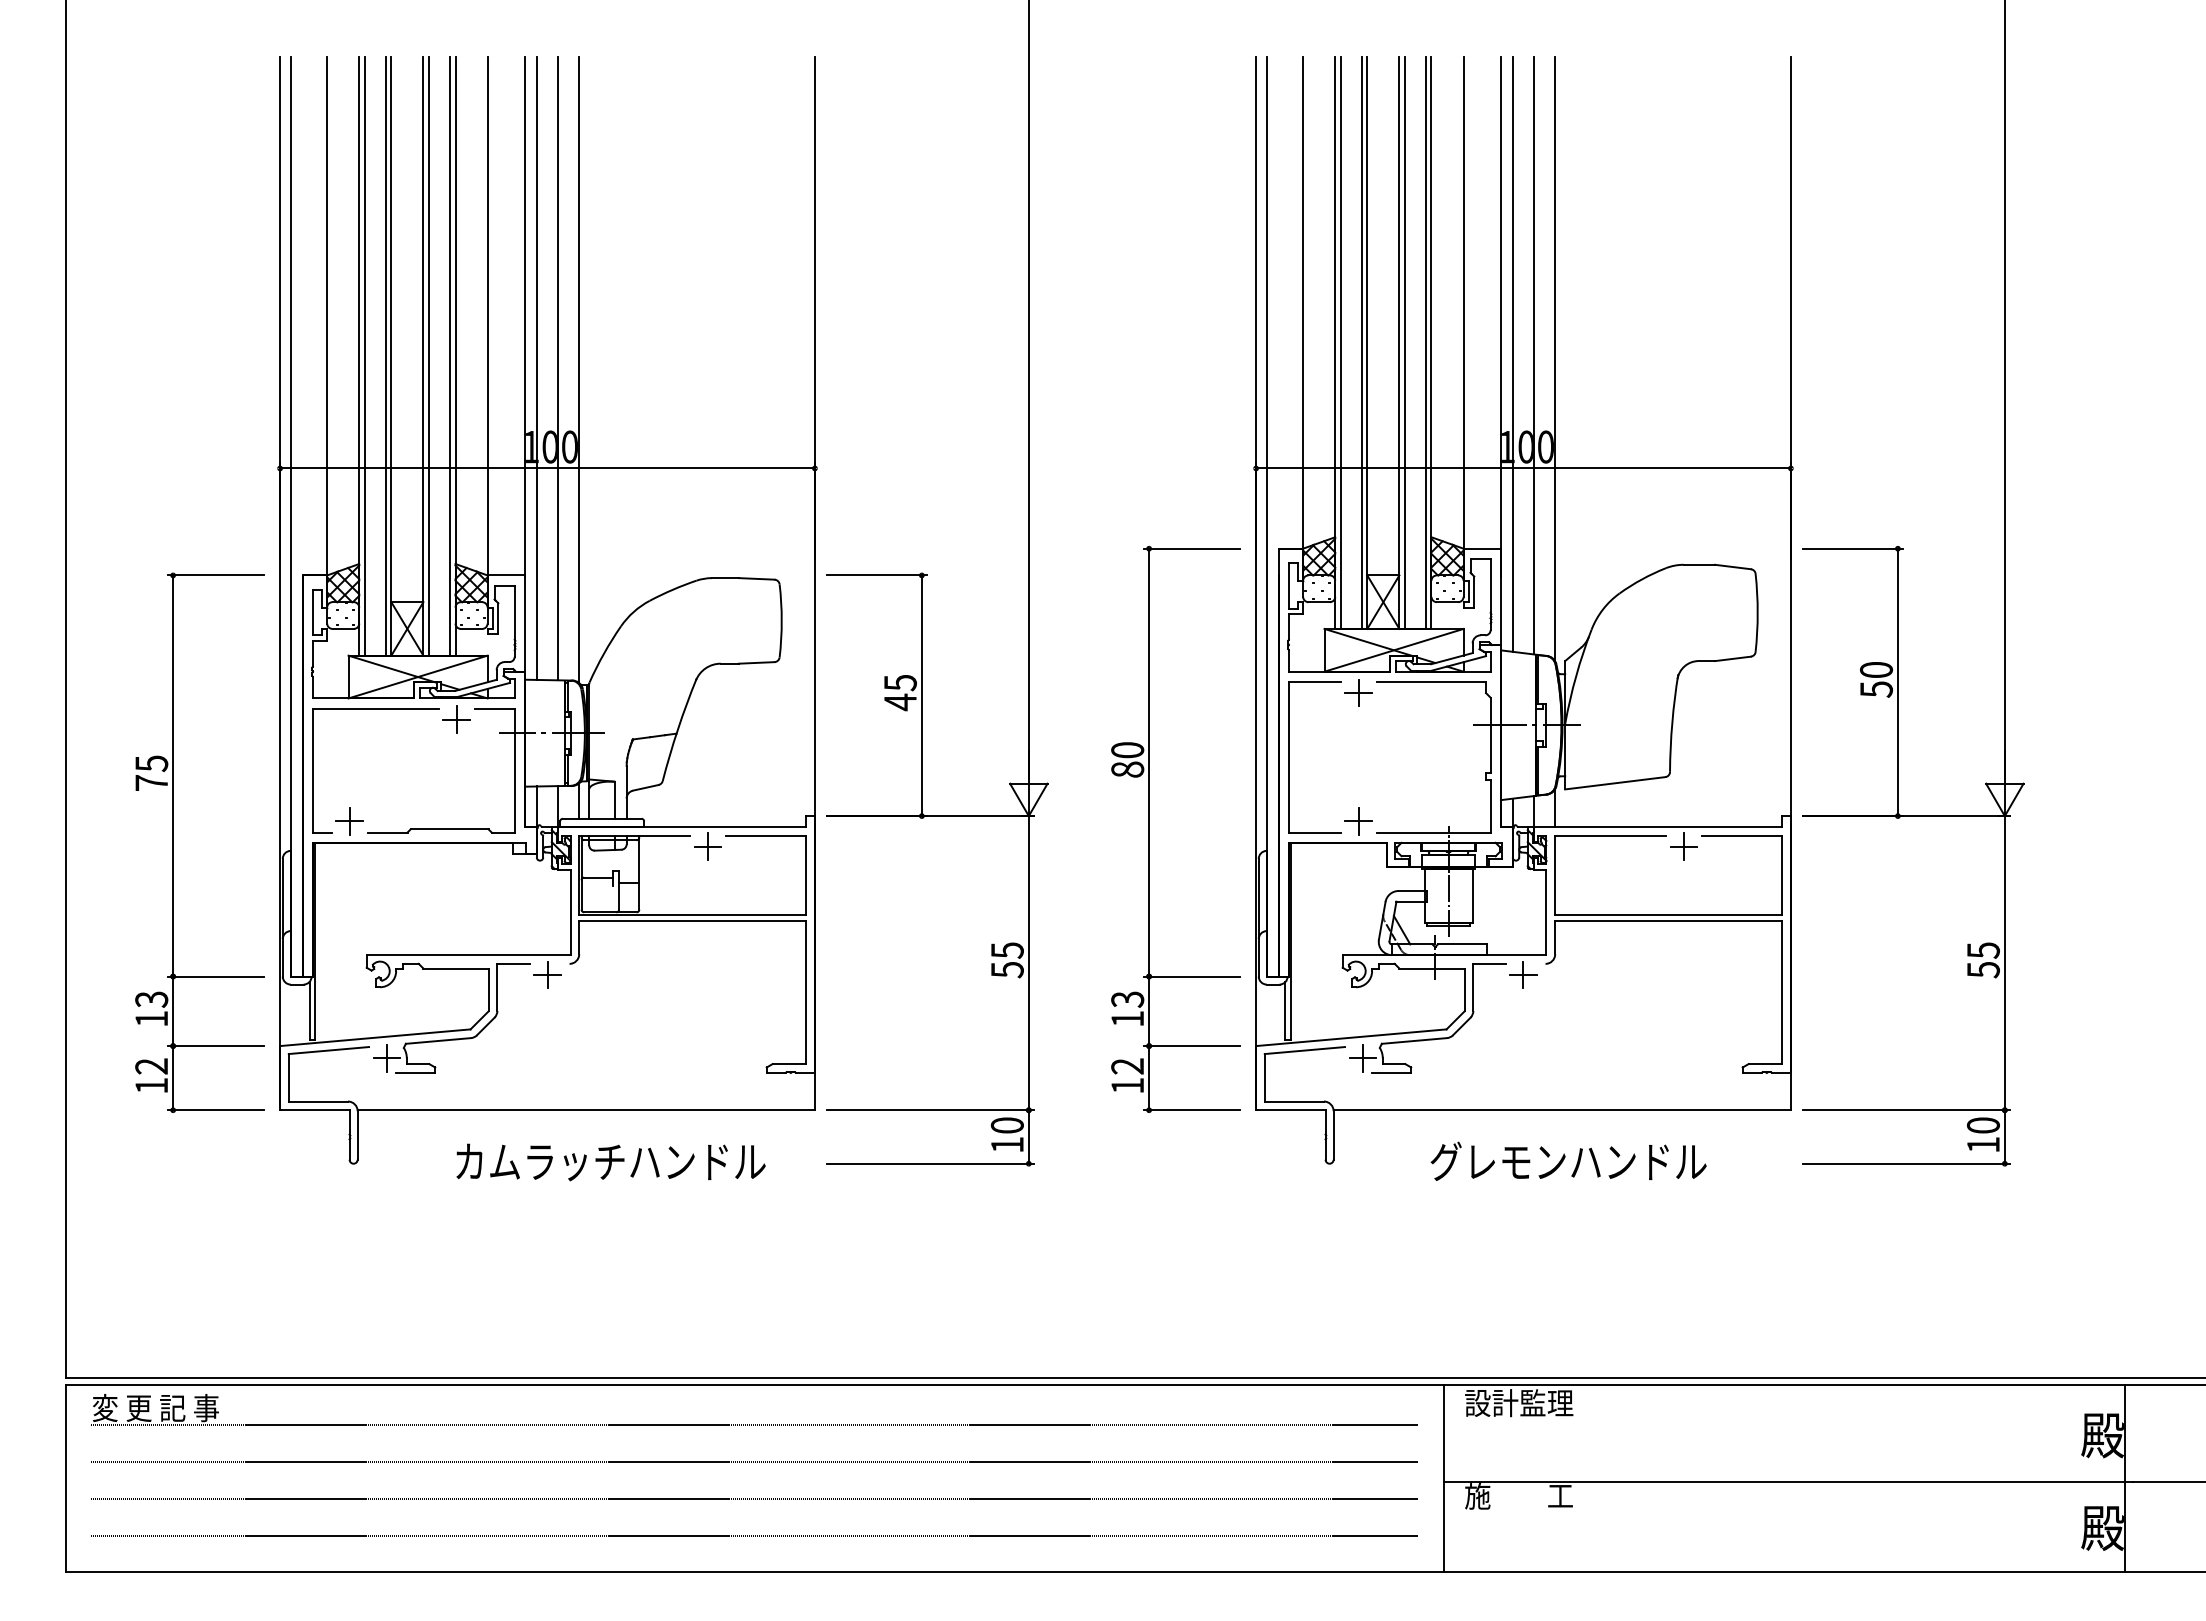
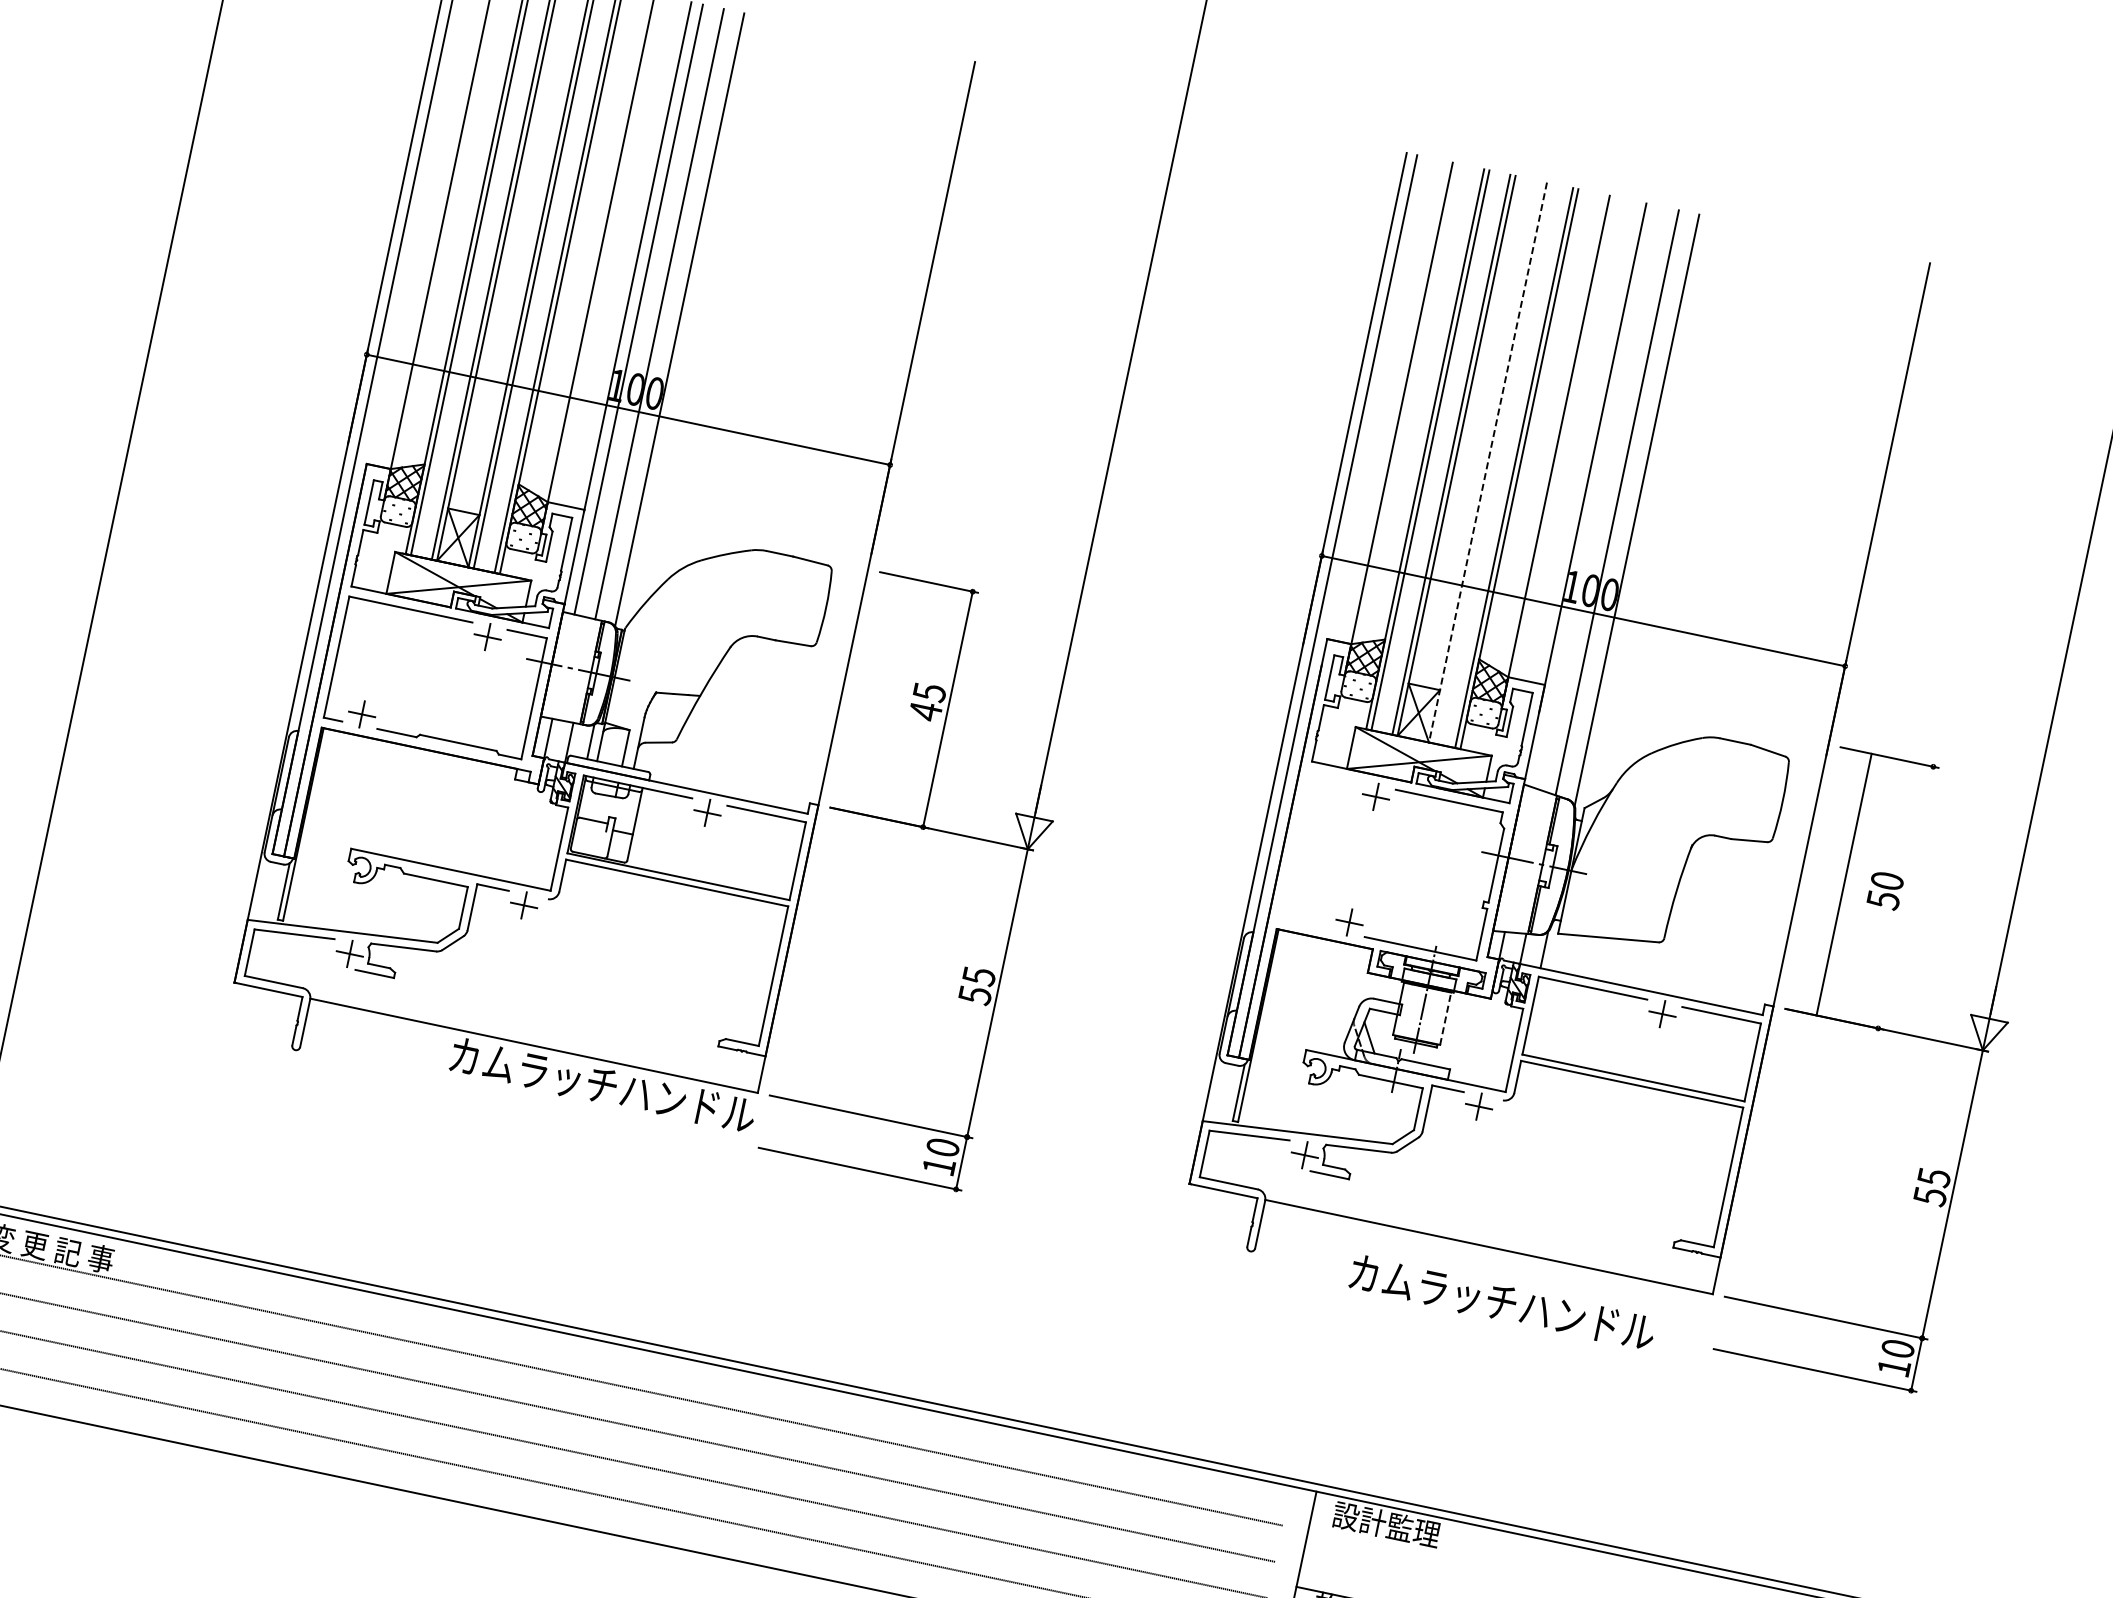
line: (1404, 342) -> (1493, 463), removed
line: (1399, 343) -> (1487, 463), solid -> dashed
line: (1512, 353) -> (1596, 496), removed
line: (1897, 682) -> (1843, 884), moved
part: (1289, 757) -> (1294, 845), removed
part: (1149, 829) -> (1143, 887), removed
part: (173, 842) -> (185, 698), removed
line: (1472, 895) -> (1445, 1018), solid -> dashed
text: (1585, 1161) -> (1501, 1302), グレモンハンドル -> カムラッチハンドル
text: (610, 1162) -> (602, 1086), moved

